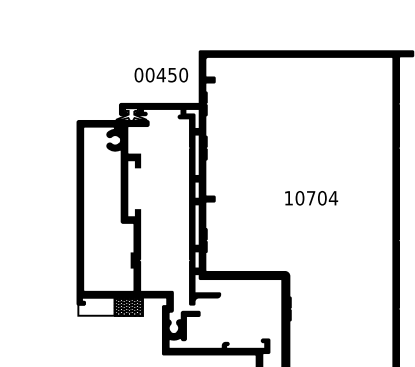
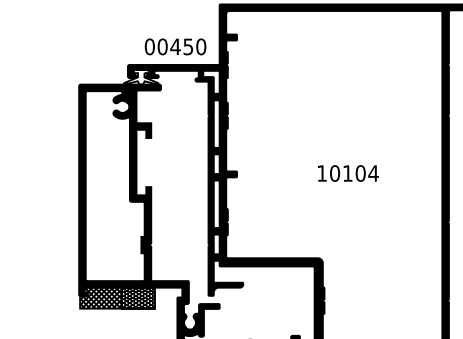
text: (161, 74) -> (175, 46), moved
text: (311, 198) -> (348, 173), 10704 -> 10104
hatch: (96, 306) -> (101, 297), added

